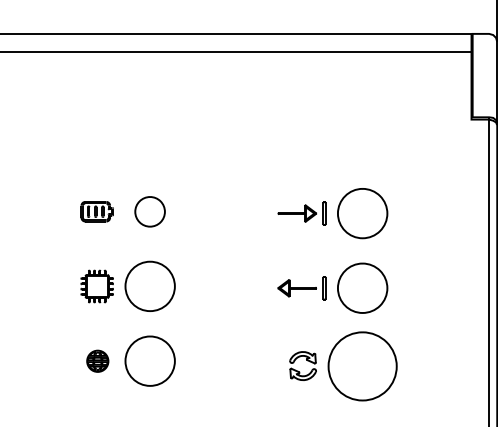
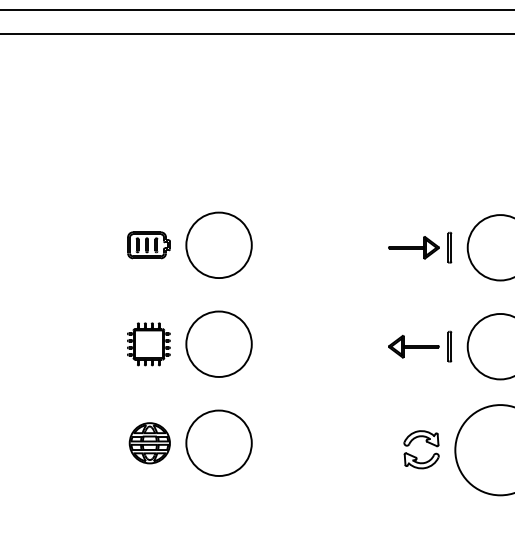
part: (149, 211) -> (218, 245), size x1.67
part: (97, 361) -> (149, 443), size x1.43

